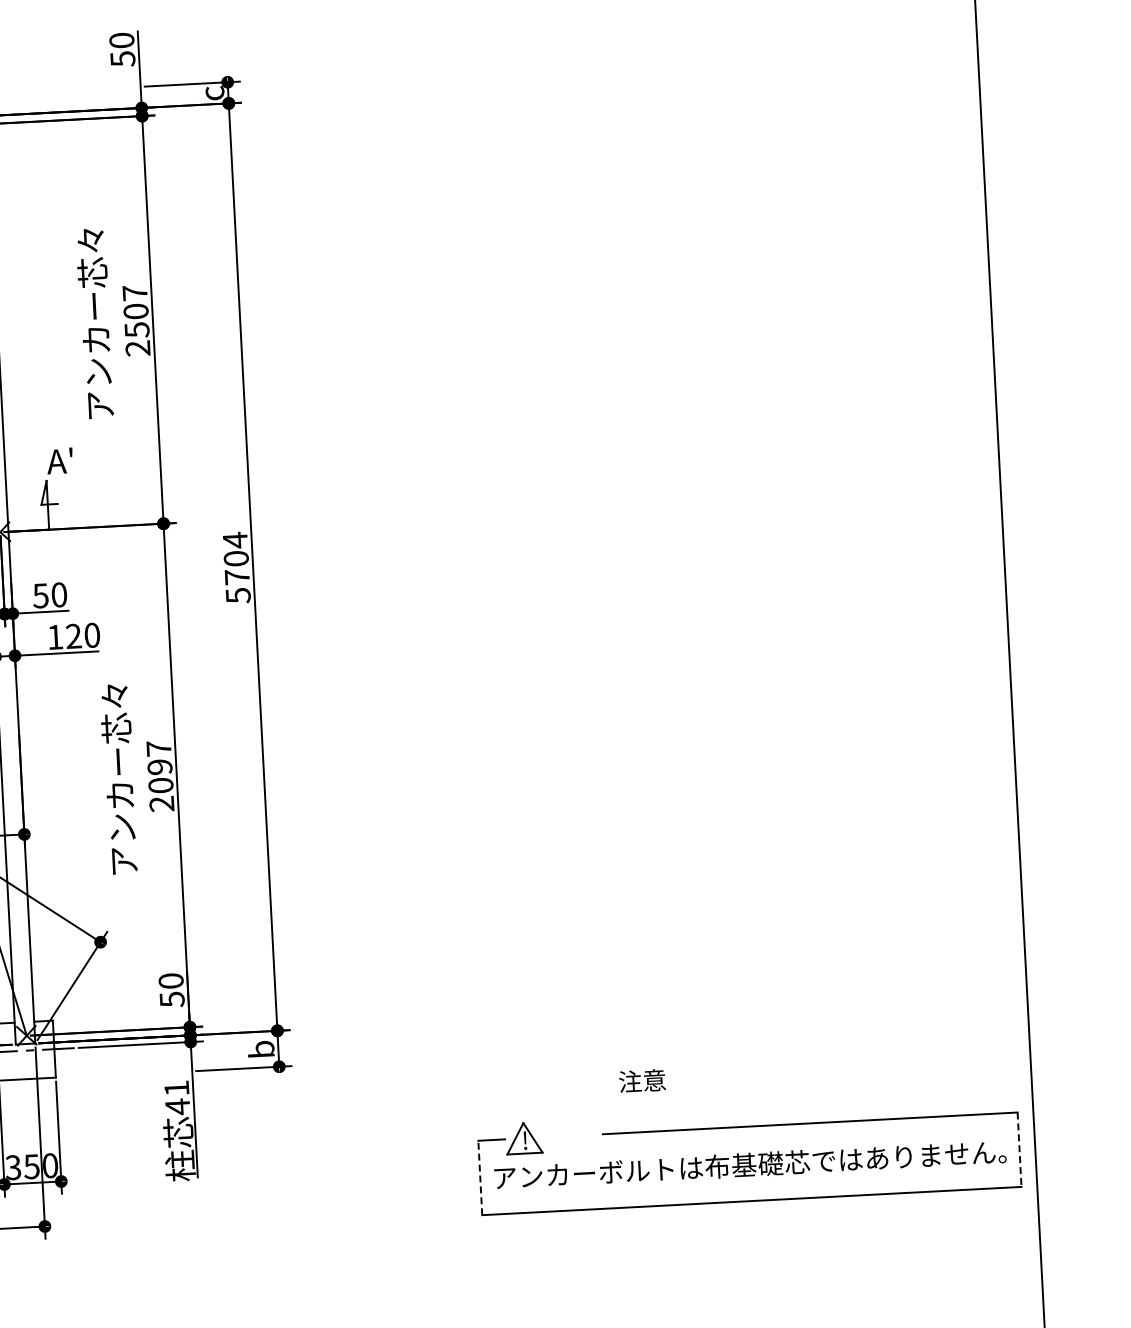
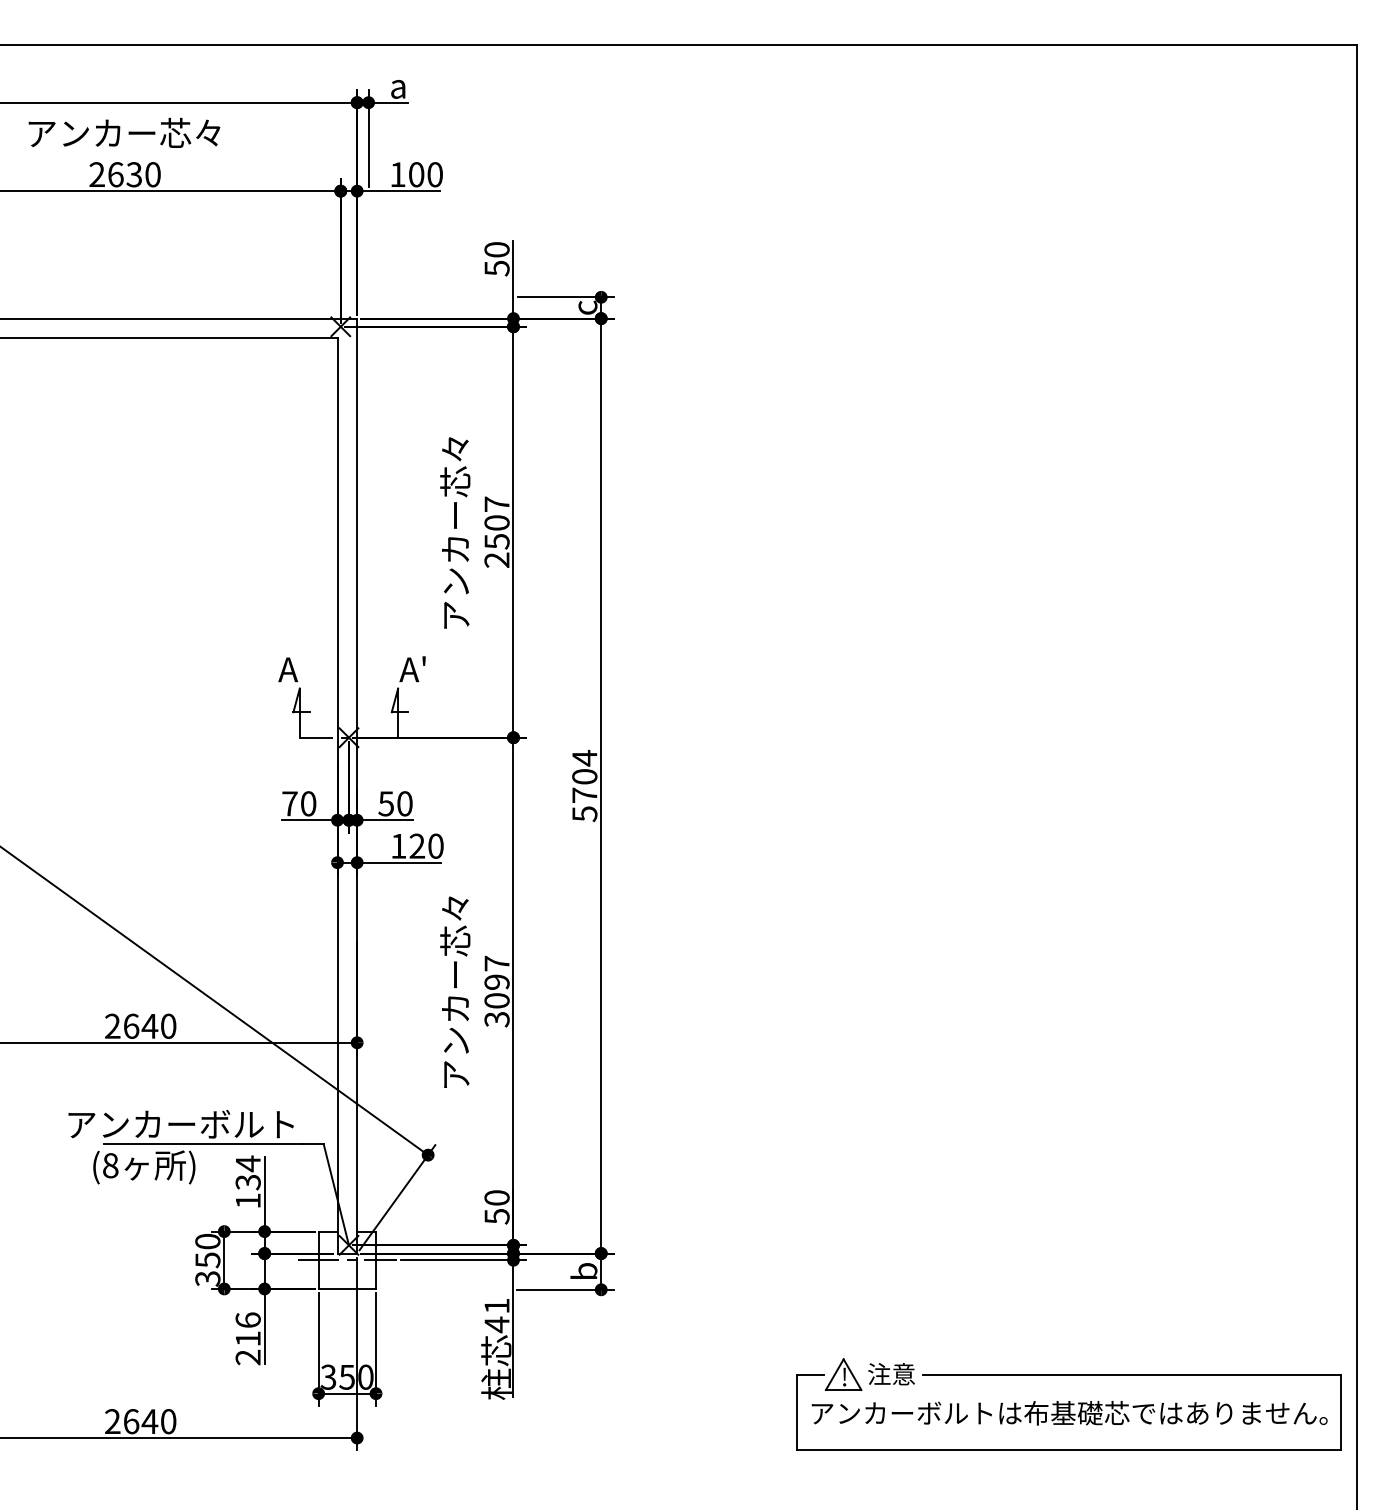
text: (161, 804) -> (496, 1019), 2097 -> 3097
text: (642, 1081) -> (891, 1374), moved
line: (1019, 1150) -> (1341, 1412), dashed -> solid
line: (480, 1178) -> (797, 1412), dashed -> solid

